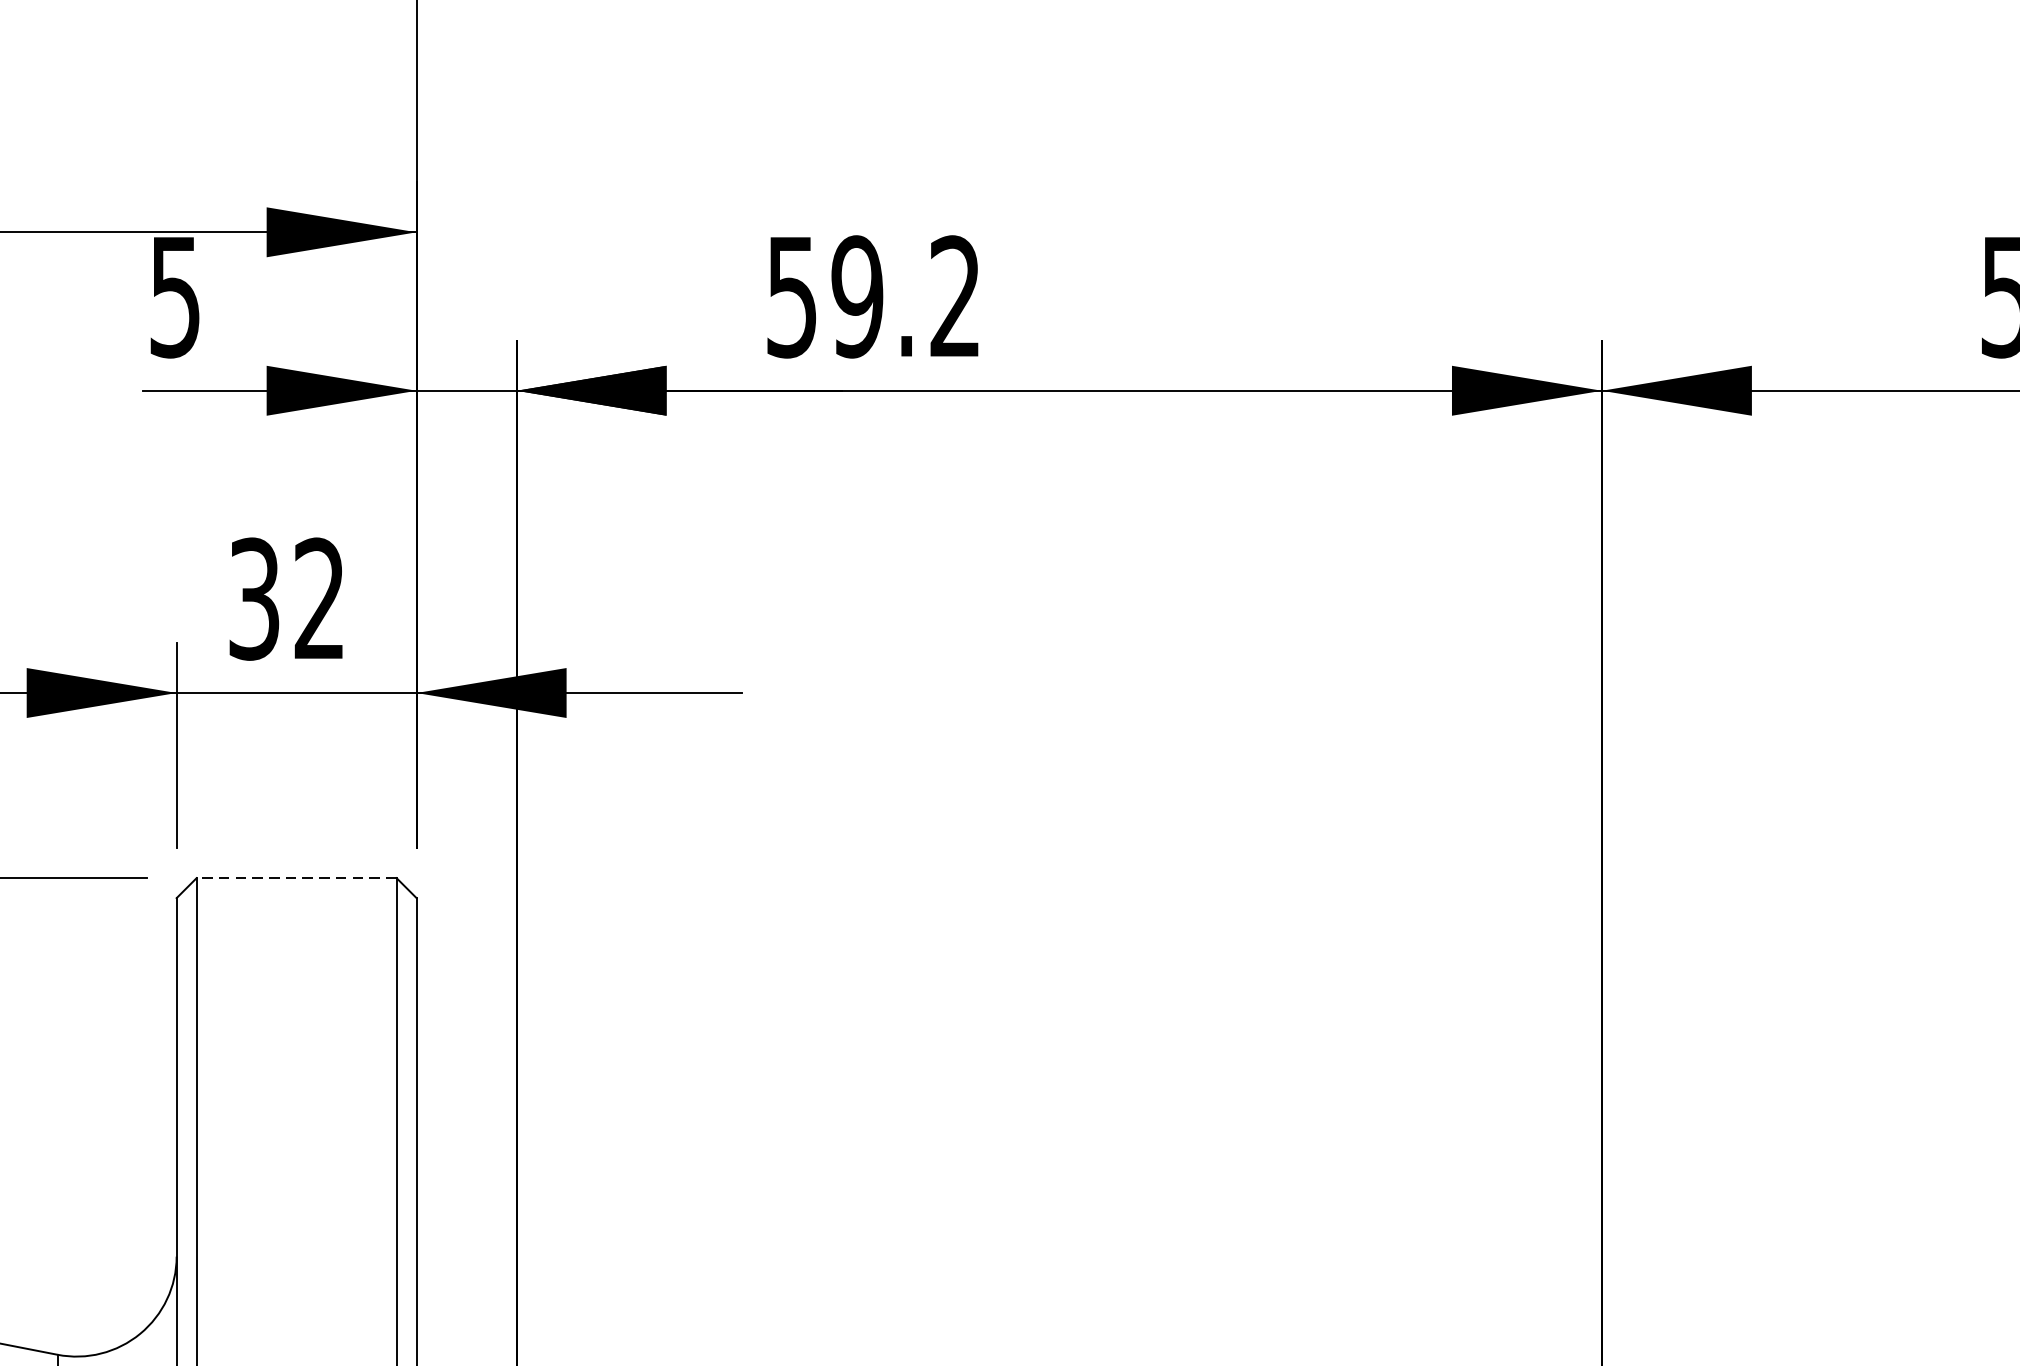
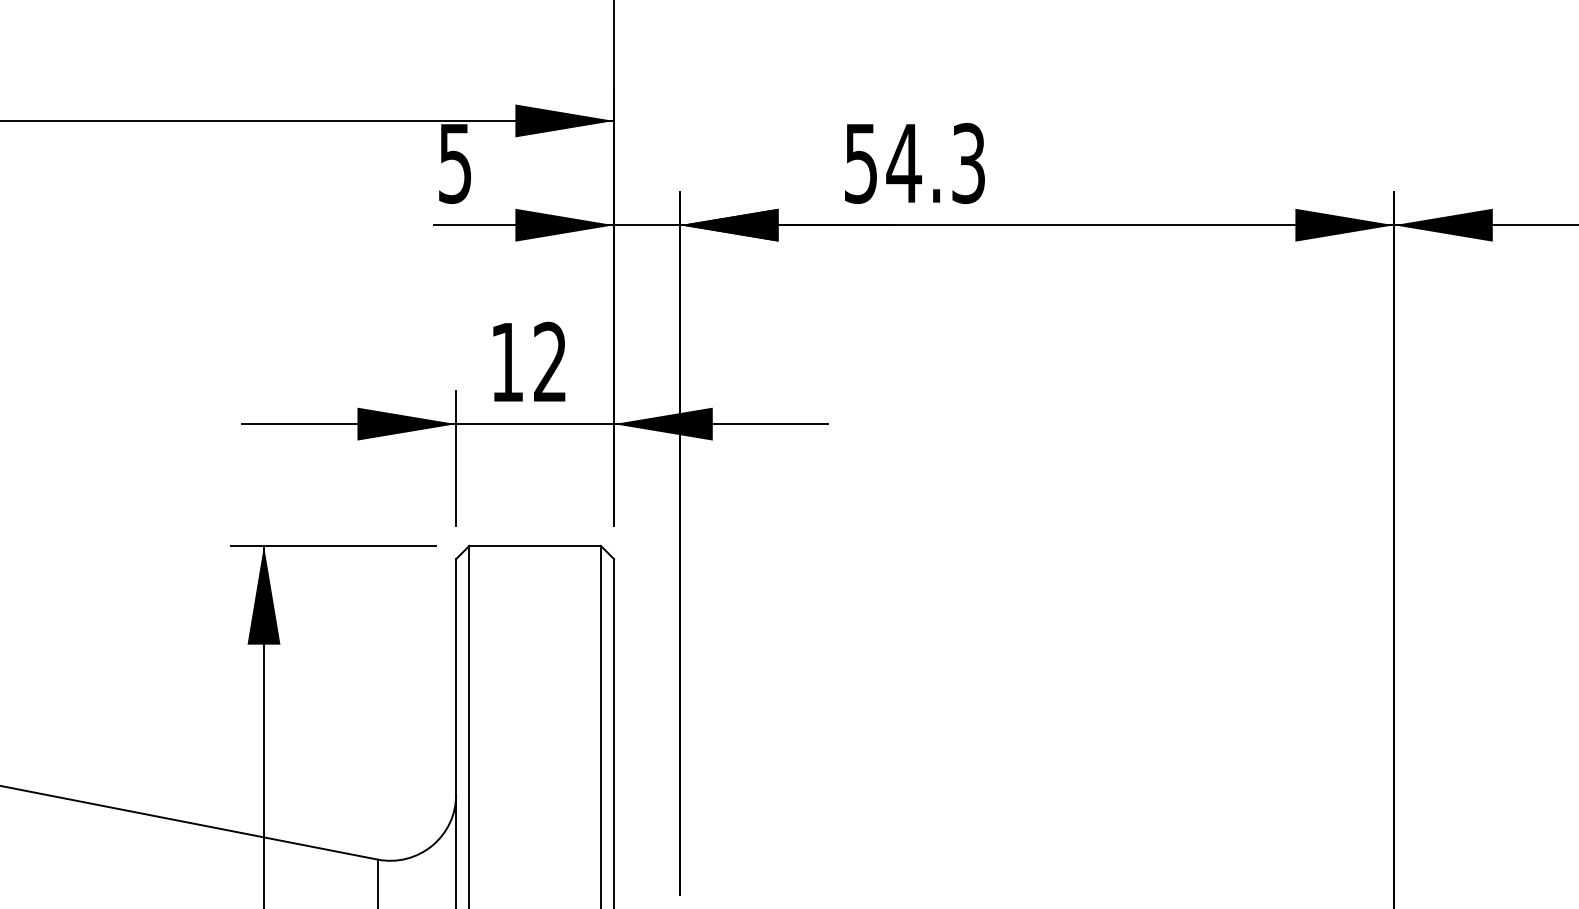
text: (905, 296) -> (935, 163), 59.2 -> 54.3
text: (254, 597) -> (507, 361), 32 -> 12
line: (297, 877) -> (535, 545), dashed -> solid

